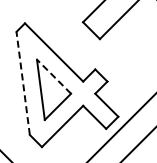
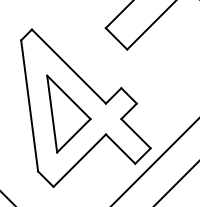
line: (53, 76) -> (68, 97), dashed -> solid
line: (23, 83) -> (30, 106), dashed -> solid

